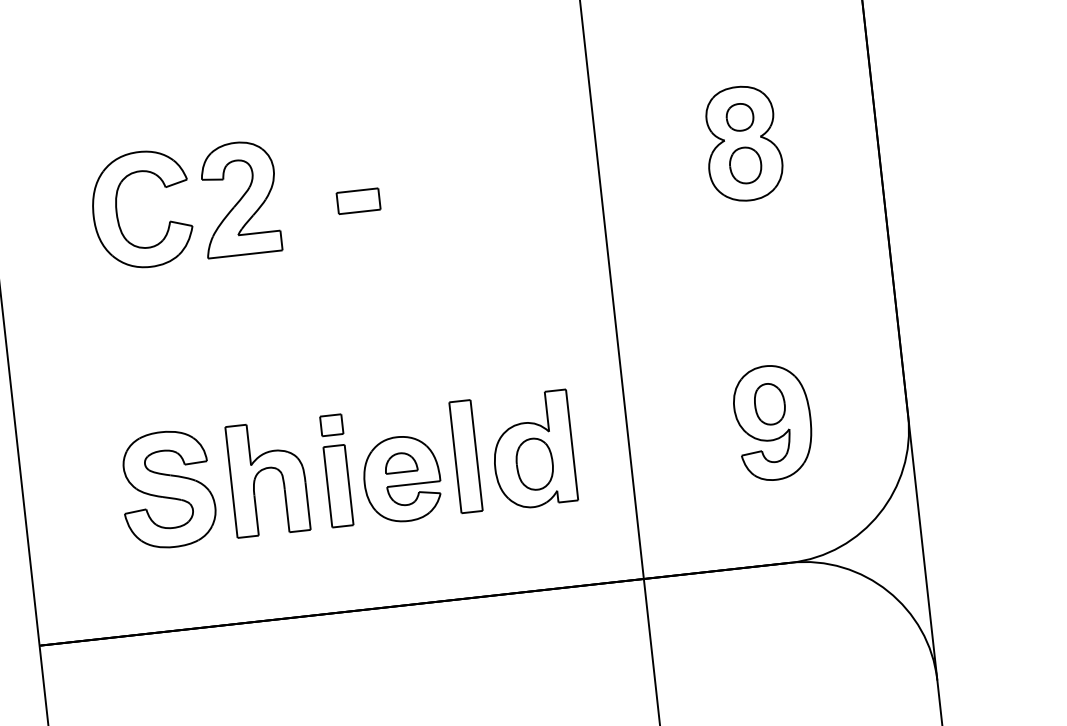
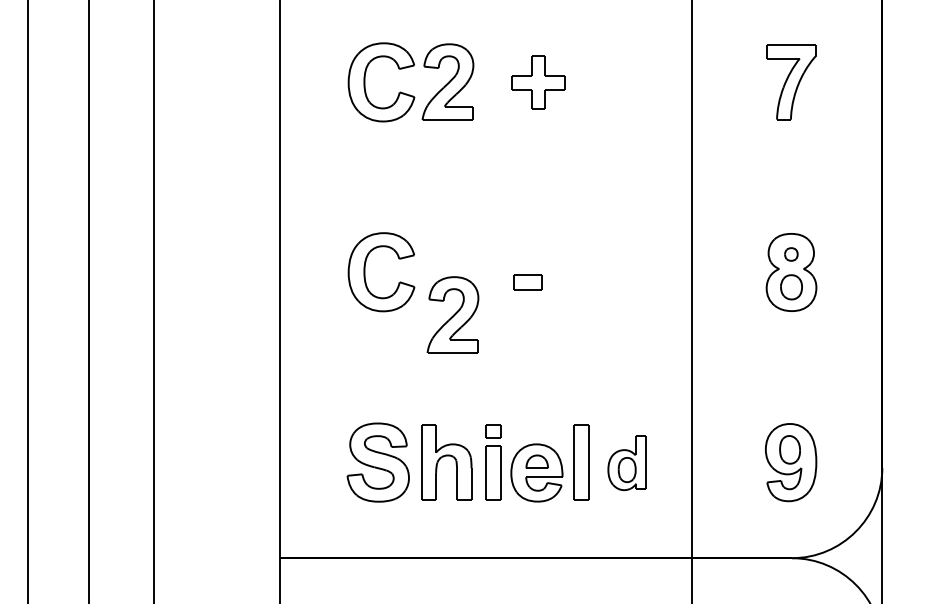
part: (740, 117) -> (791, 254), size x0.7
part: (238, 198) -> (452, 314), moved
part: (532, 450) -> (626, 463), size x0.7

